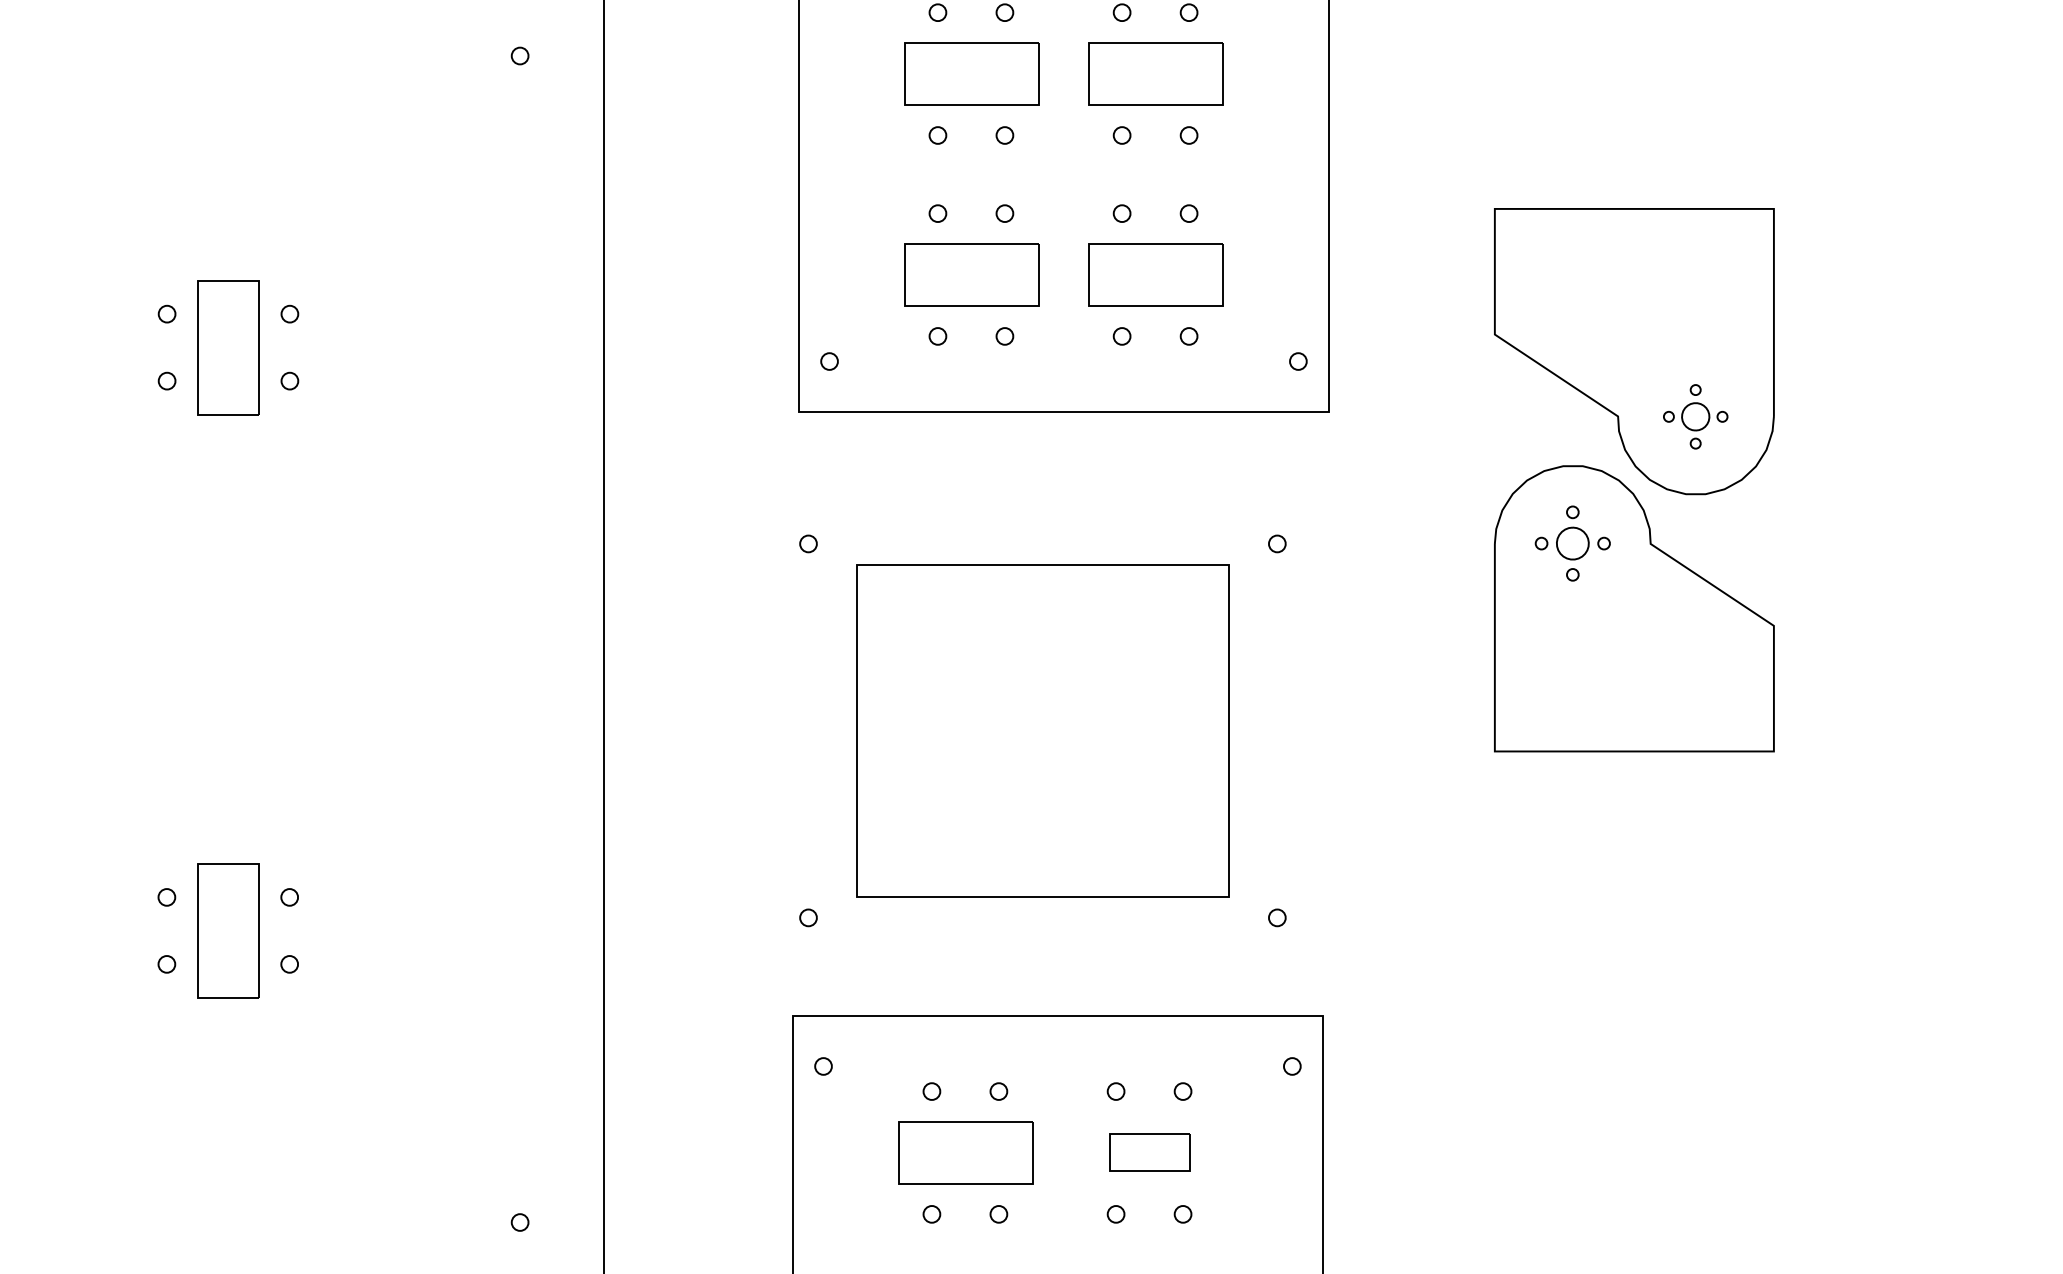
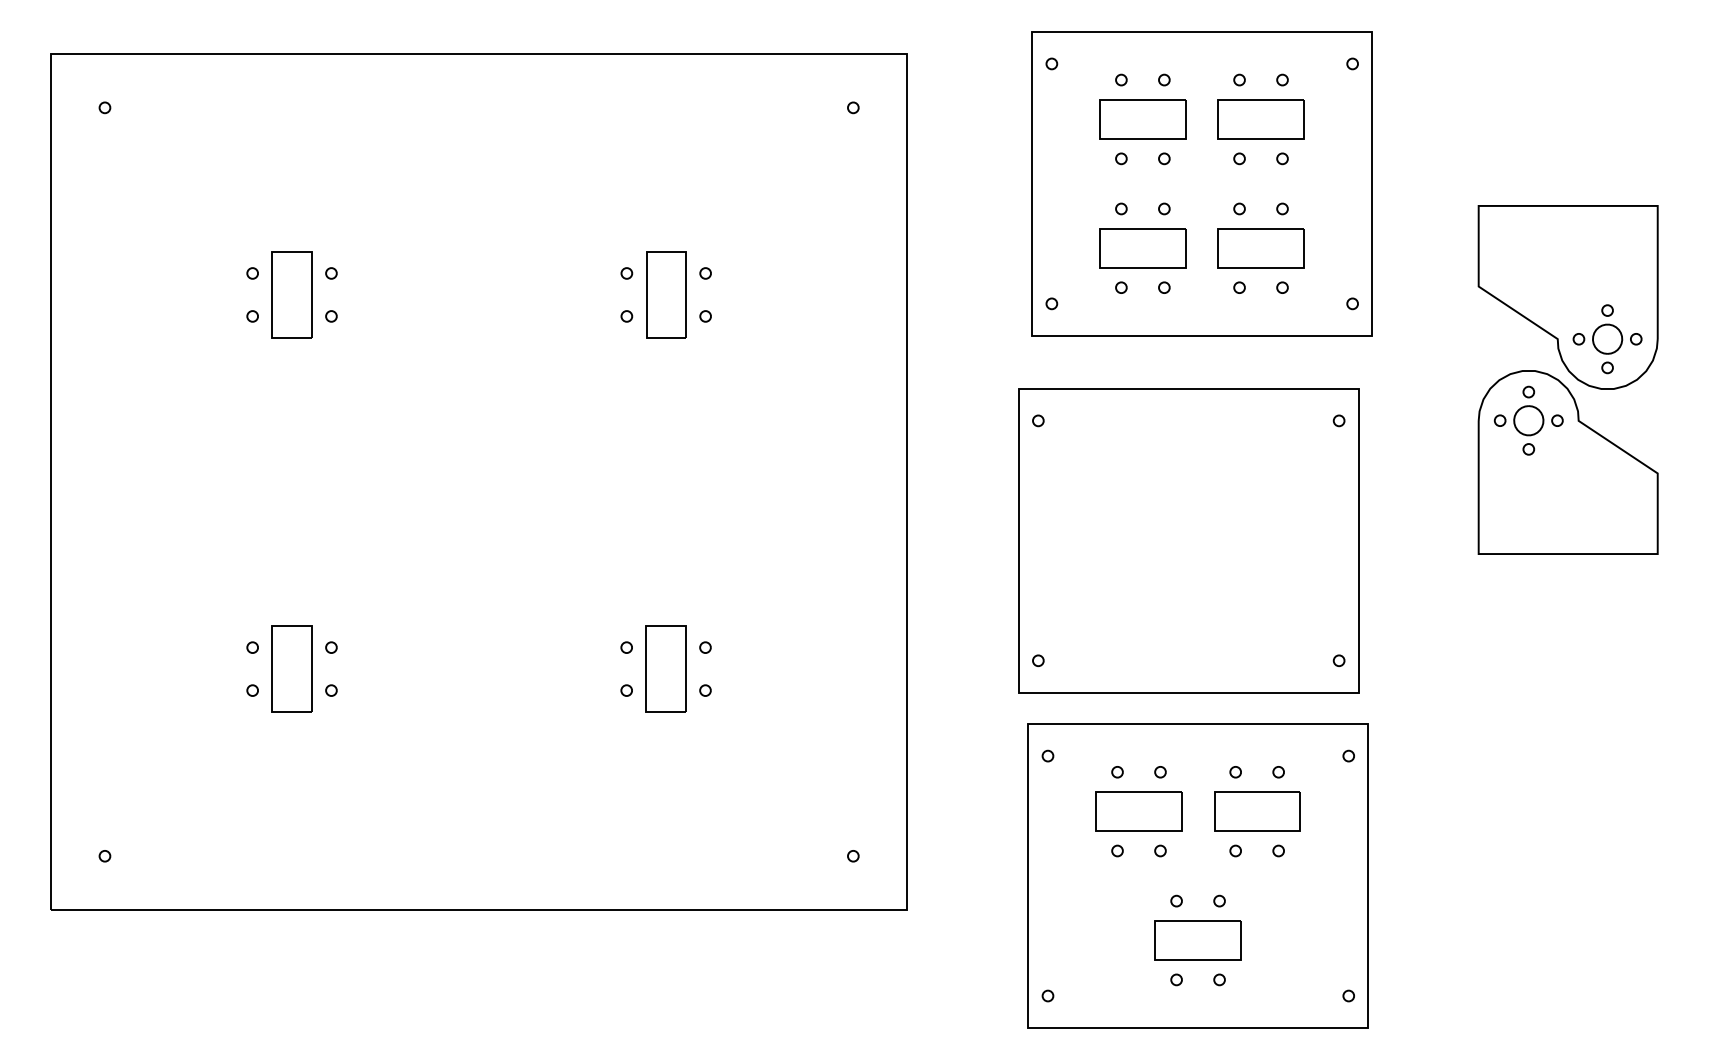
part: (1695, 417) -> (1607, 339), size x1.67
part: (1572, 543) -> (1528, 420), size x1.43
part: (1042, 730) -> (1188, 540), size x1.43
part: (1150, 1152) -> (1257, 811), size x1.67

